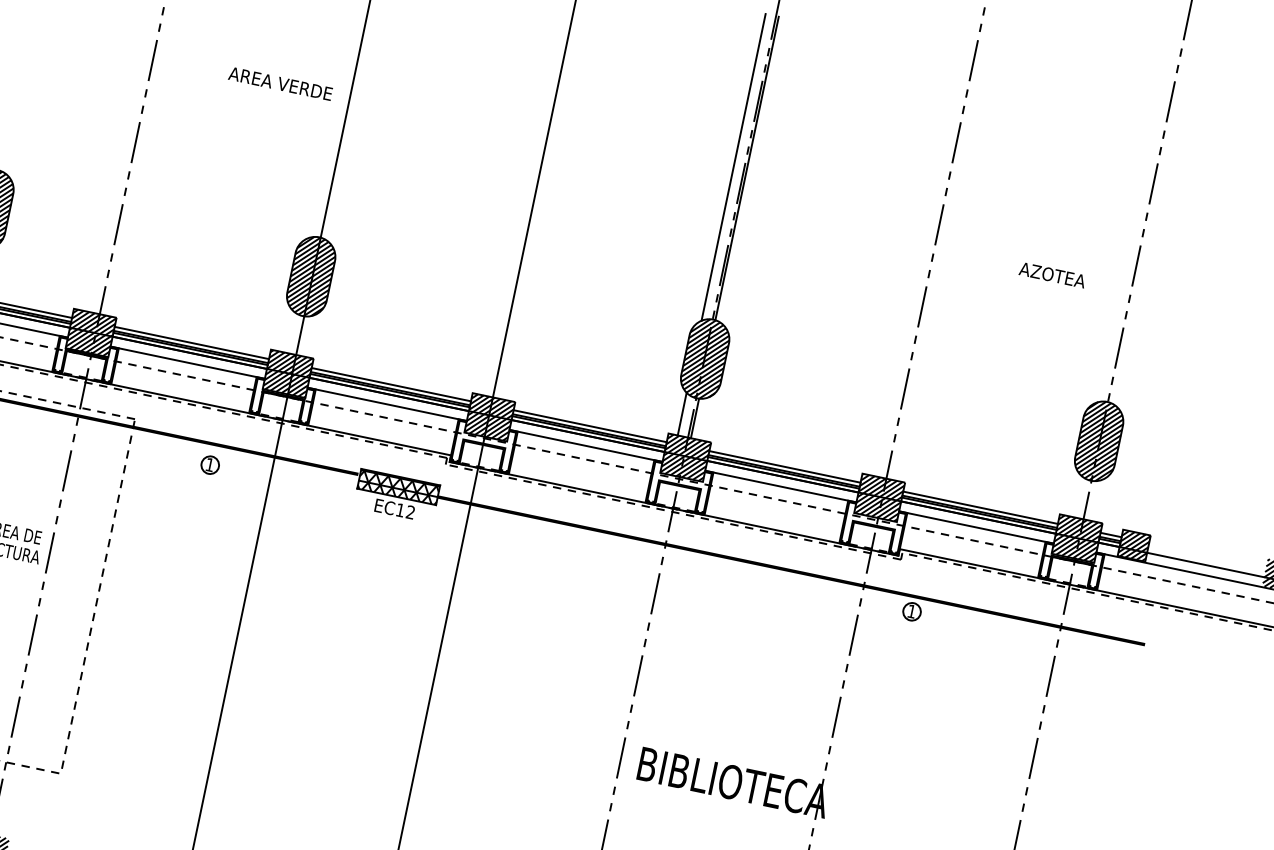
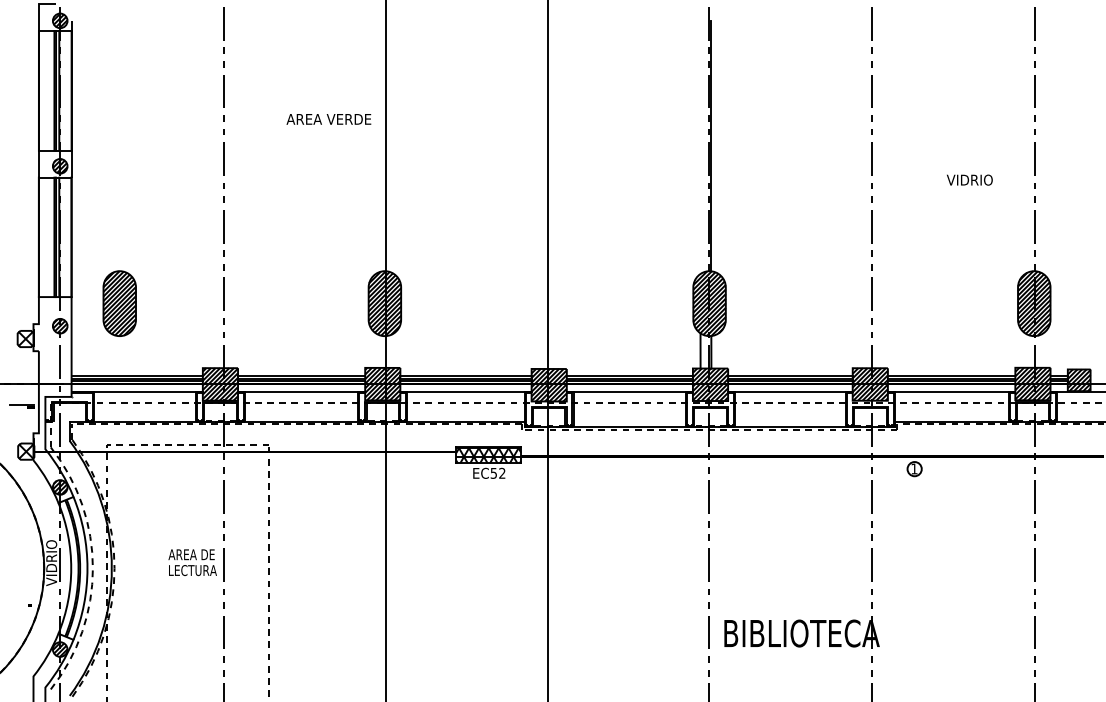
text: (280, 83) -> (328, 119), moved
line: (733, 167) -> (700, 147), removed
text: (1052, 274) -> (969, 179), AZOTEA -> VIDRIO
part: (210, 465) -> (336, 469), removed
text: (399, 510) -> (493, 473), EC12 -> EC52

